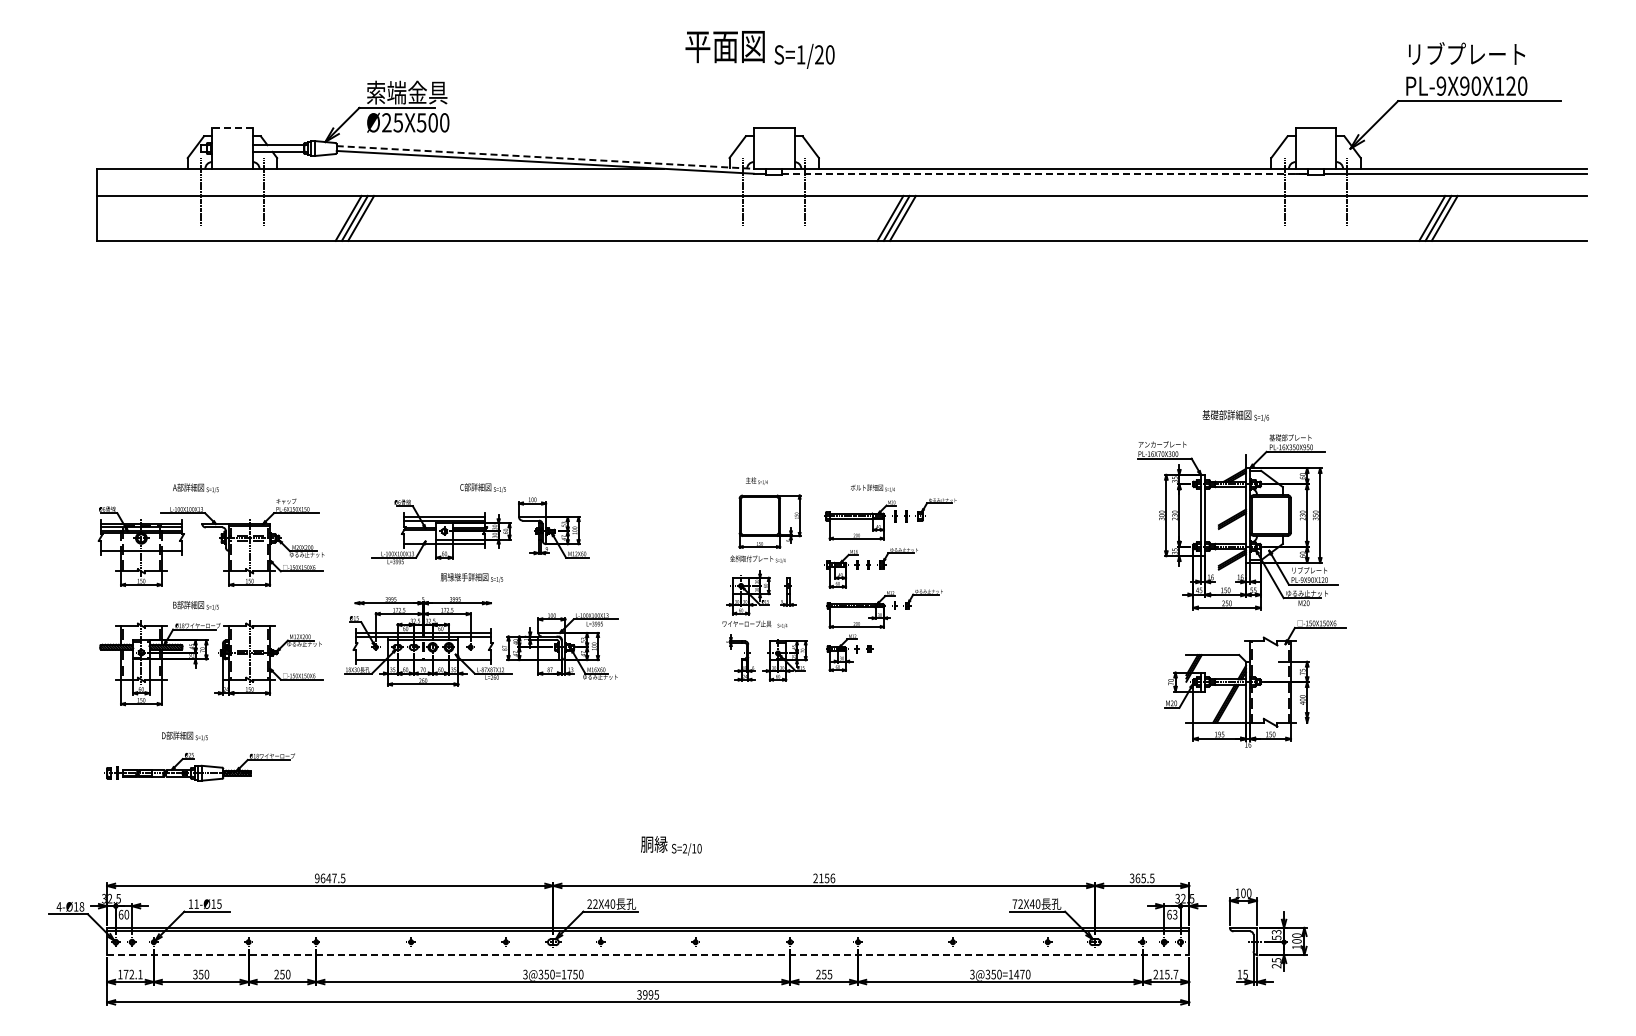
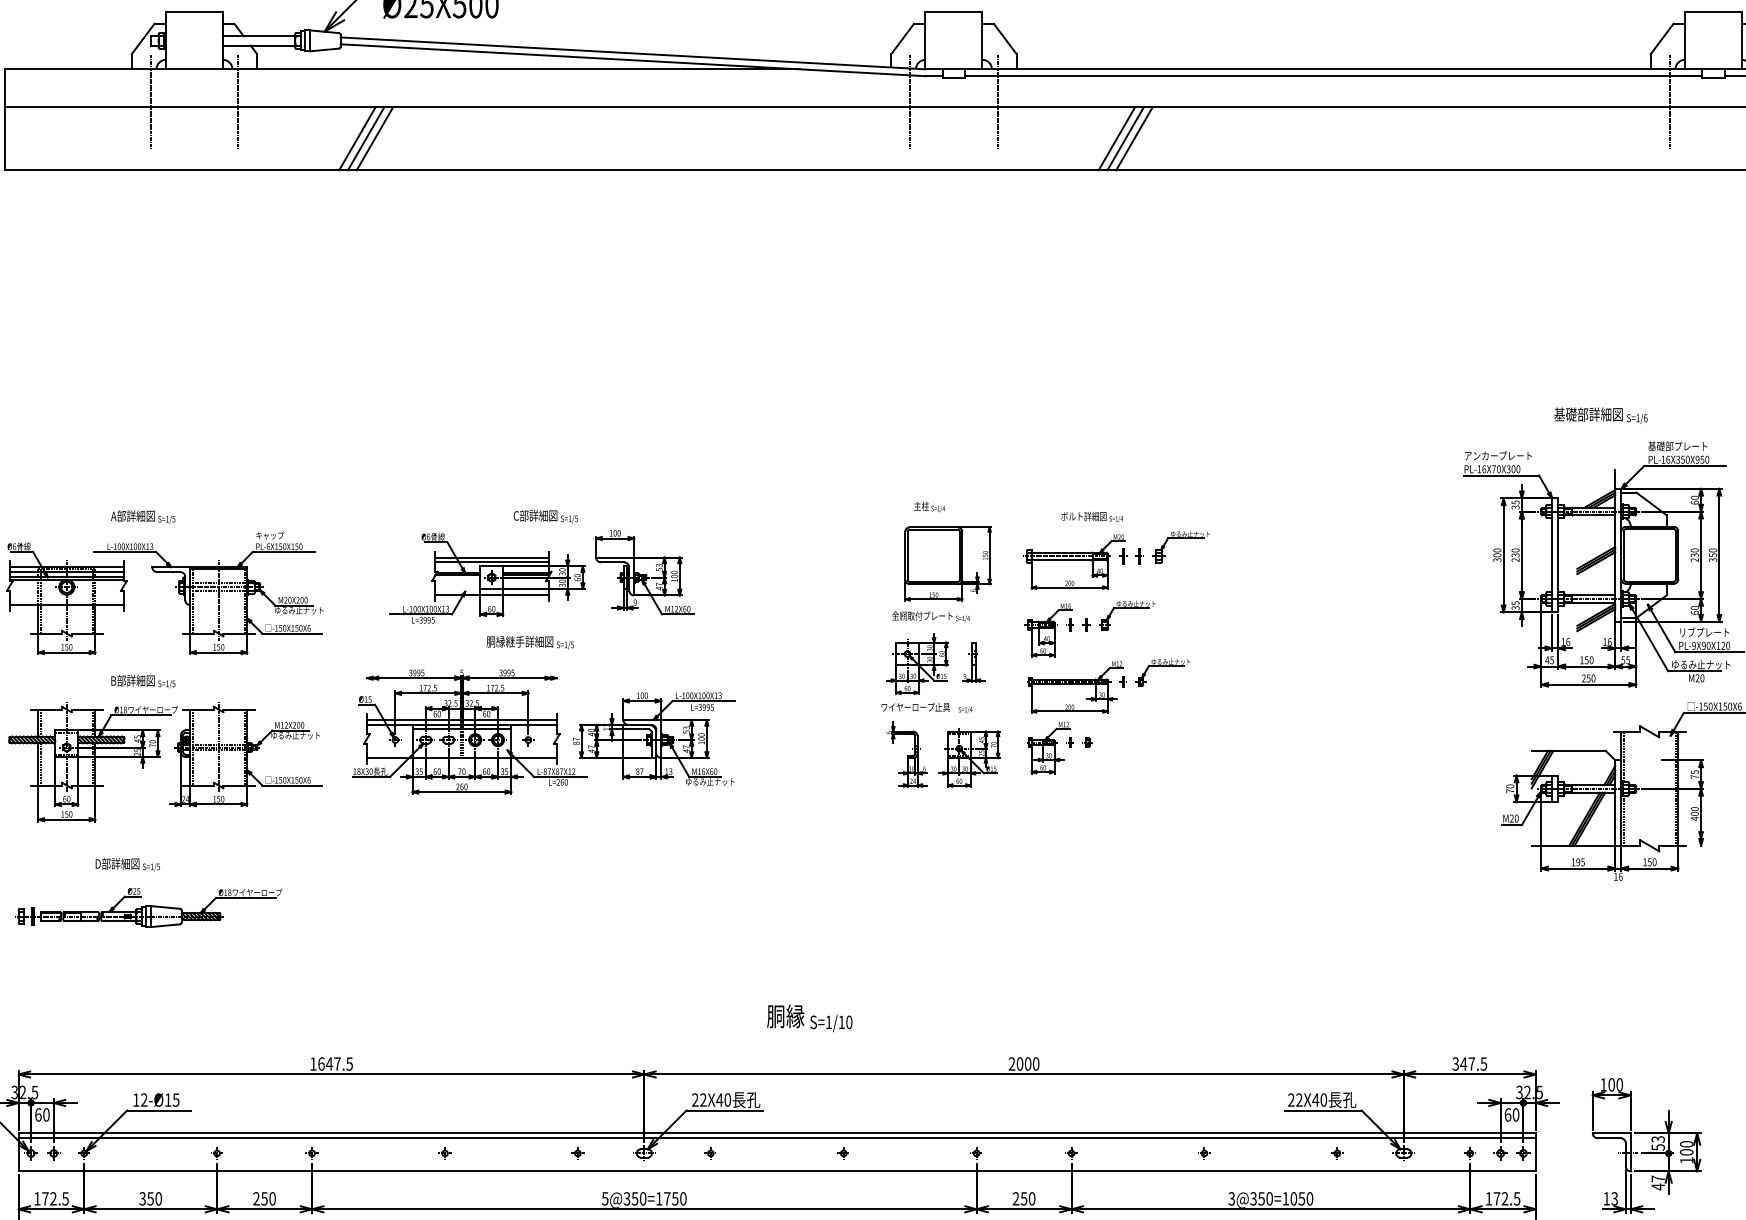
line: (231, 128) -> (193, 12), dashed -> solid
line: (545, 157) -> (633, 53), dashed -> solid
line: (1045, 173) -> (1334, 75), dashed -> solid
text: (684, 848) -> (828, 1022), S=2/10 -> S=1/10
text: (317, 878) -> (313, 1064), 9647.5 -> 1647.5
text: (827, 878) -> (1028, 1064), 2156 -> 2000
text: (1140, 878) -> (1467, 1064), 365.5 -> 347.5
text: (196, 903) -> (144, 1099), 11-Ø15 -> 12-Ø15
text: (1014, 903) -> (1290, 1099), 72X40 -> 22X40
text: (1174, 914) -> (1515, 1114), 63 -> 60
line: (648, 954) -> (777, 1170), dashed -> solid
text: (1276, 963) -> (1658, 1183), 25 -> 47
text: (525, 973) -> (605, 1197), 3@350=1750 -> 5@350=1750
text: (1245, 973) -> (1614, 1197), 15 -> 13
text: (140, 974) -> (65, 1198), 172.1 -> 172.5
text: (829, 974) -> (1031, 1198), 255 -> 250
text: (1019, 974) -> (1297, 1198), 3@350=1470 -> 3@350=1050
text: (1165, 974) -> (1502, 1198), 215.7 -> 172.5

